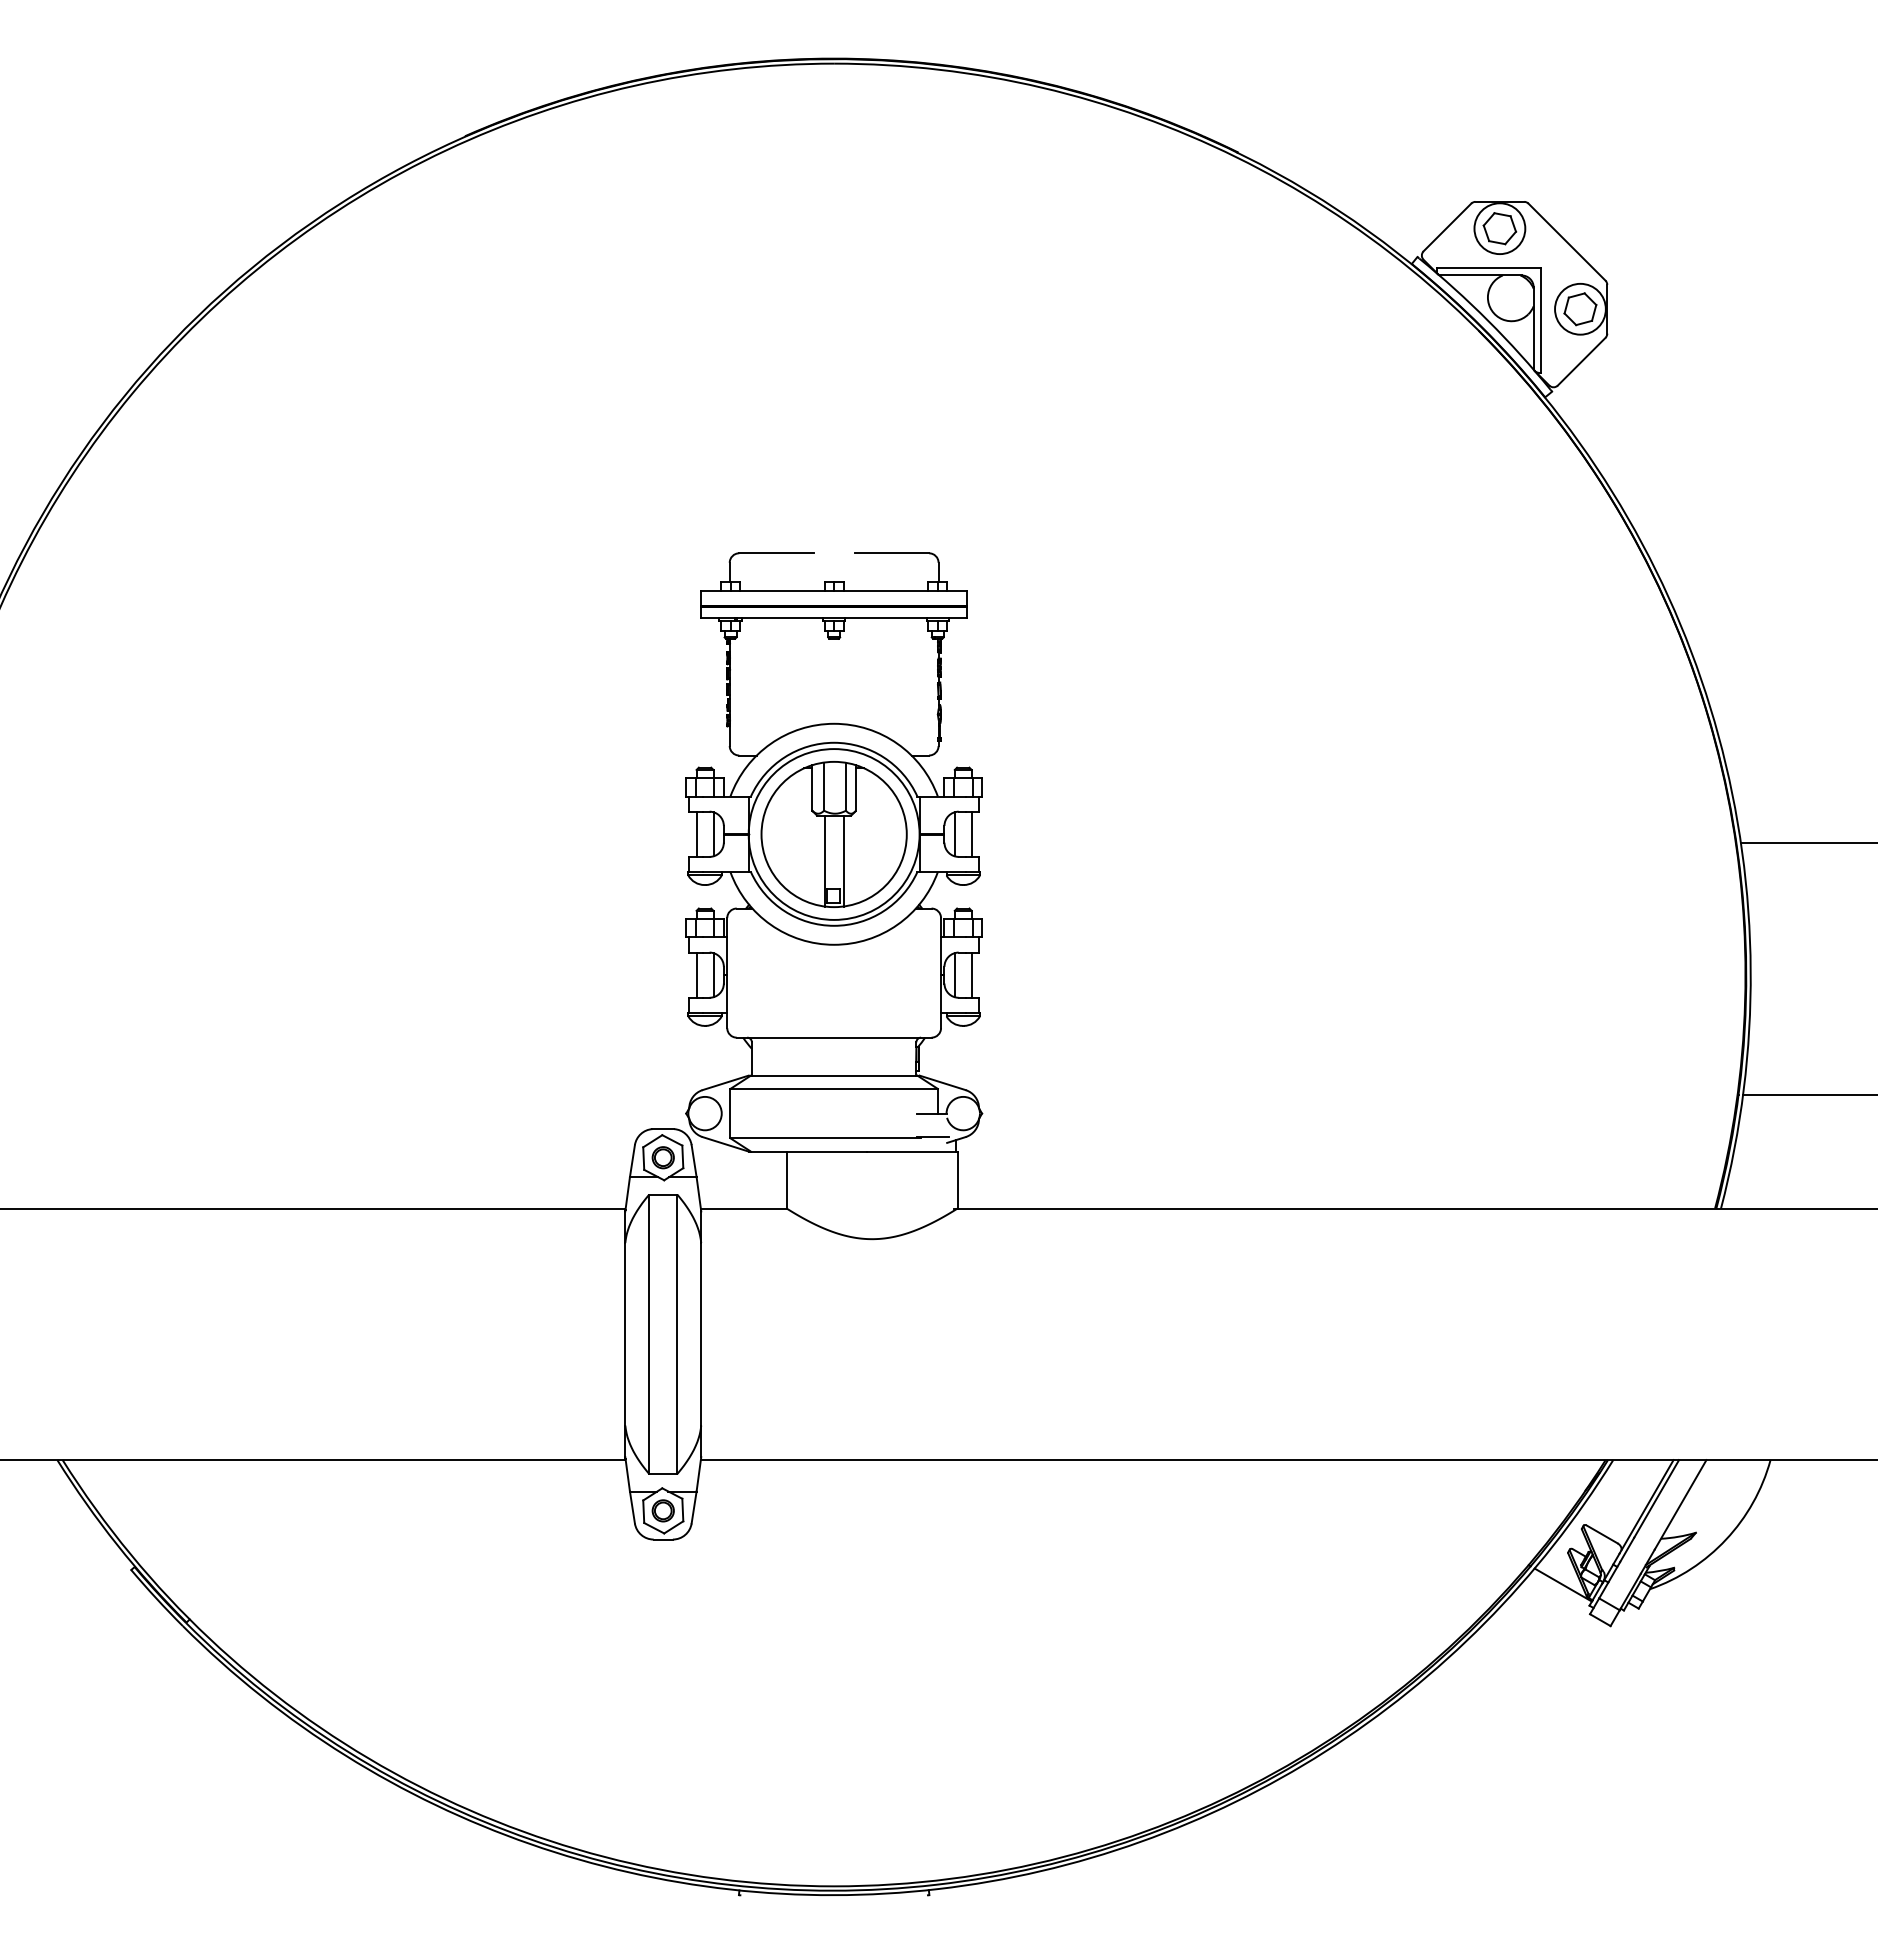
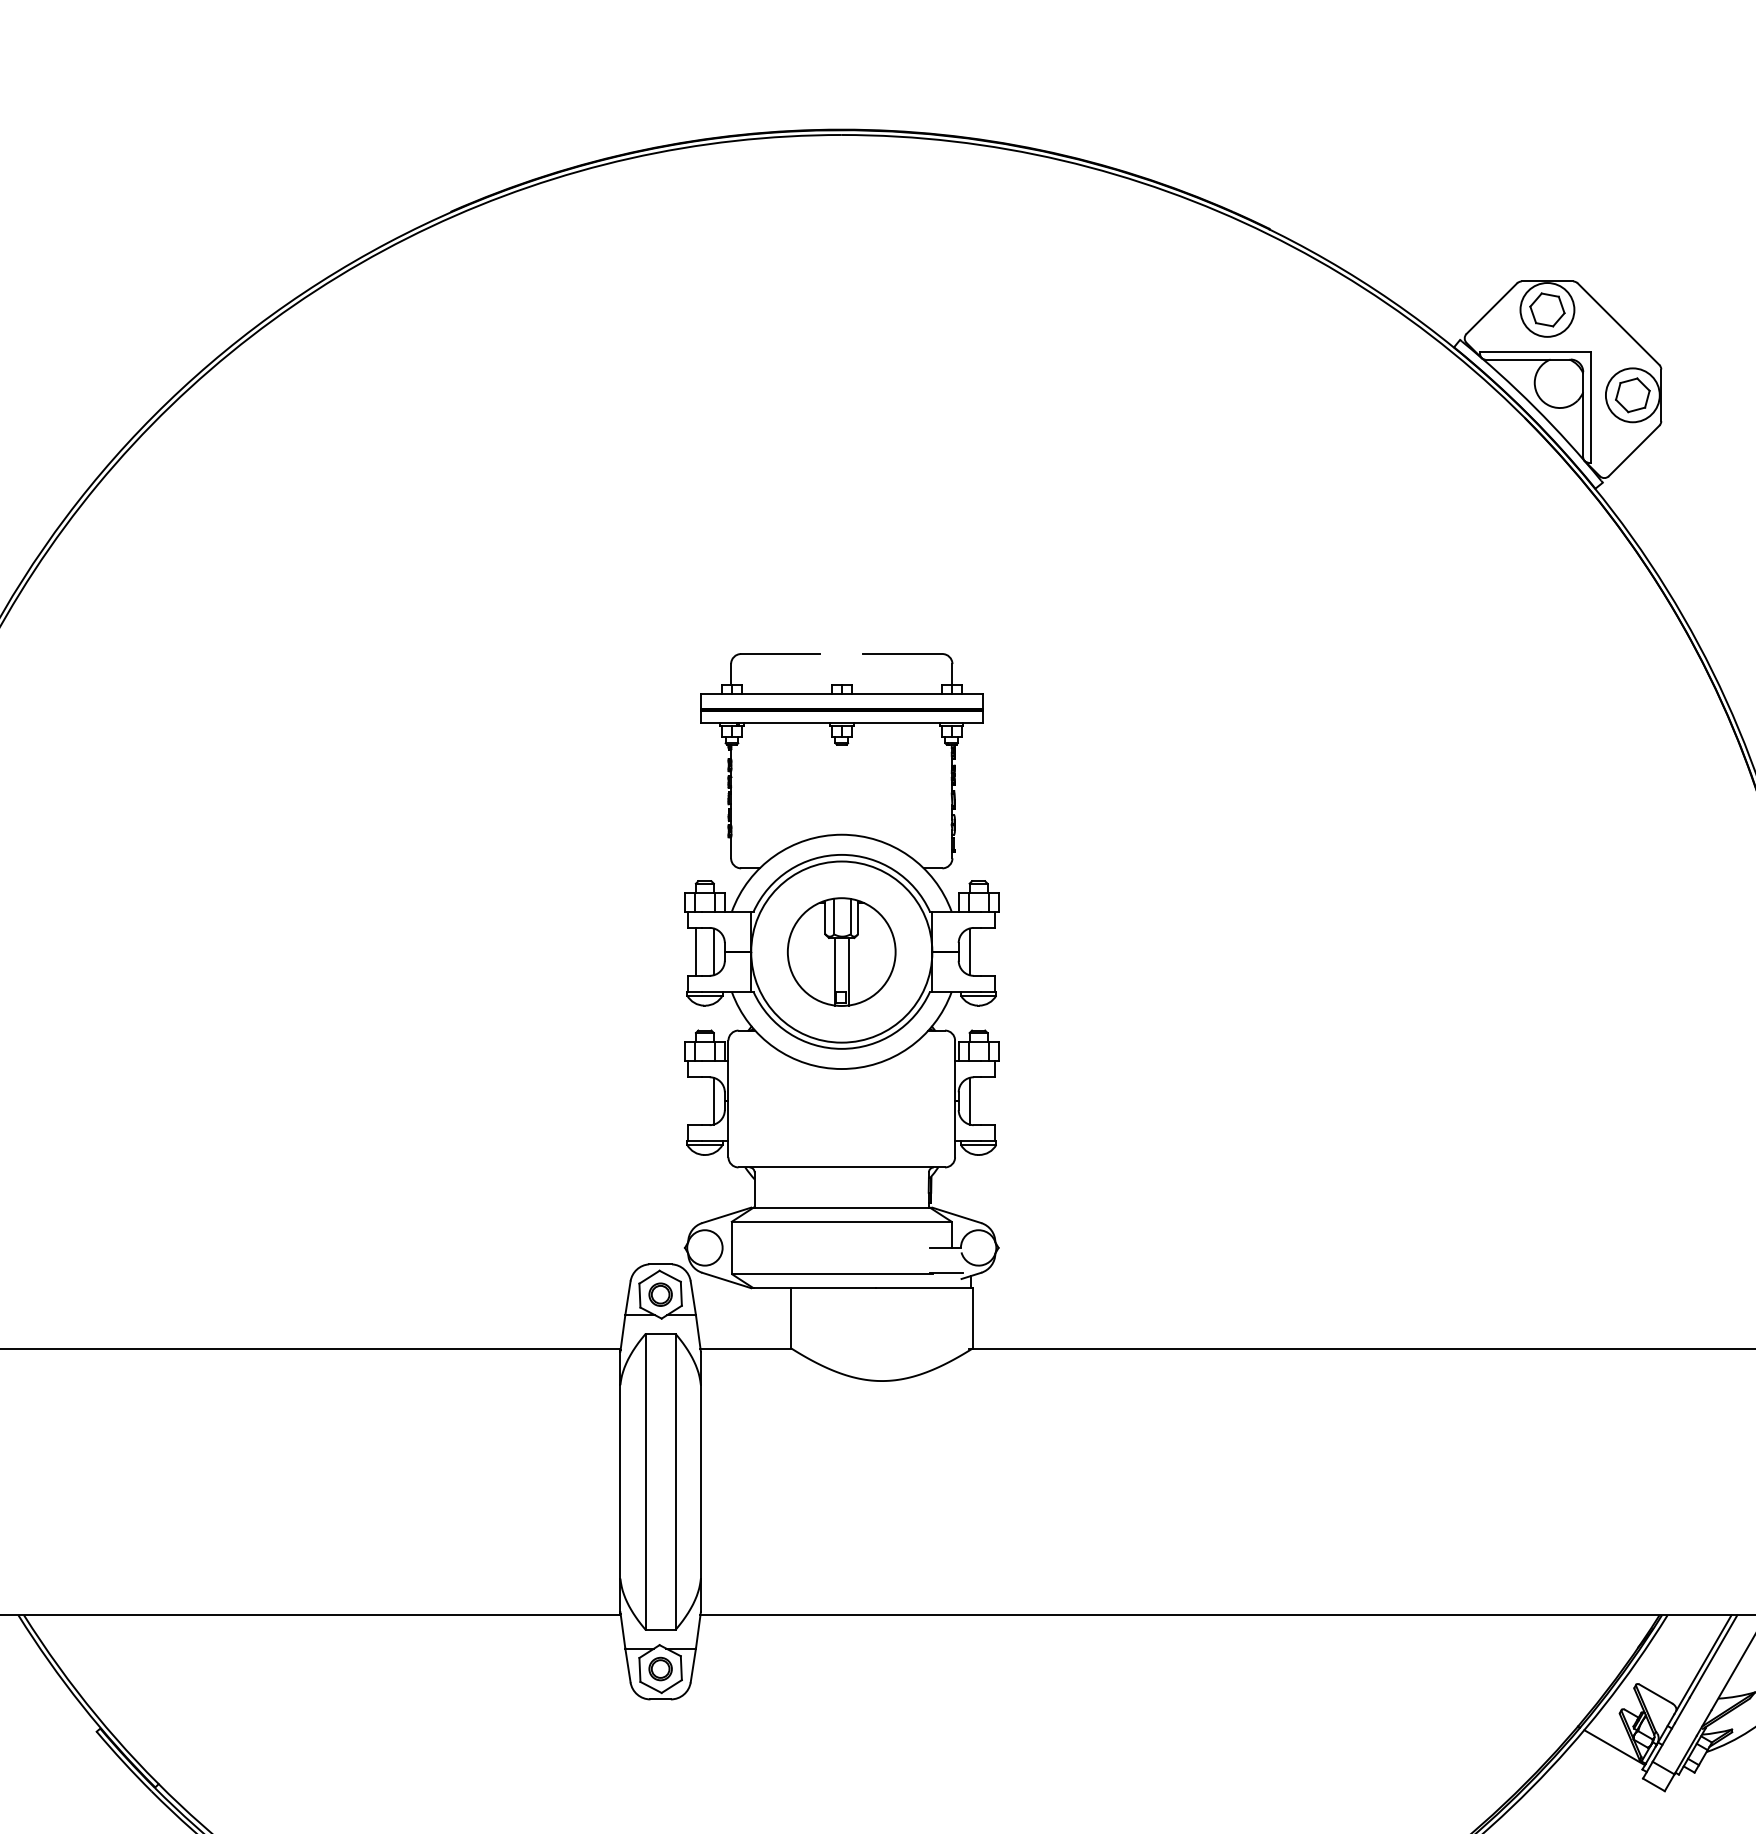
line: (971, 833) -> (987, 951), removed
part: (833, 834) -> (841, 952), size x0.7
line: (696, 974) -> (695, 1100), removed
line: (971, 974) -> (987, 1100), removed

